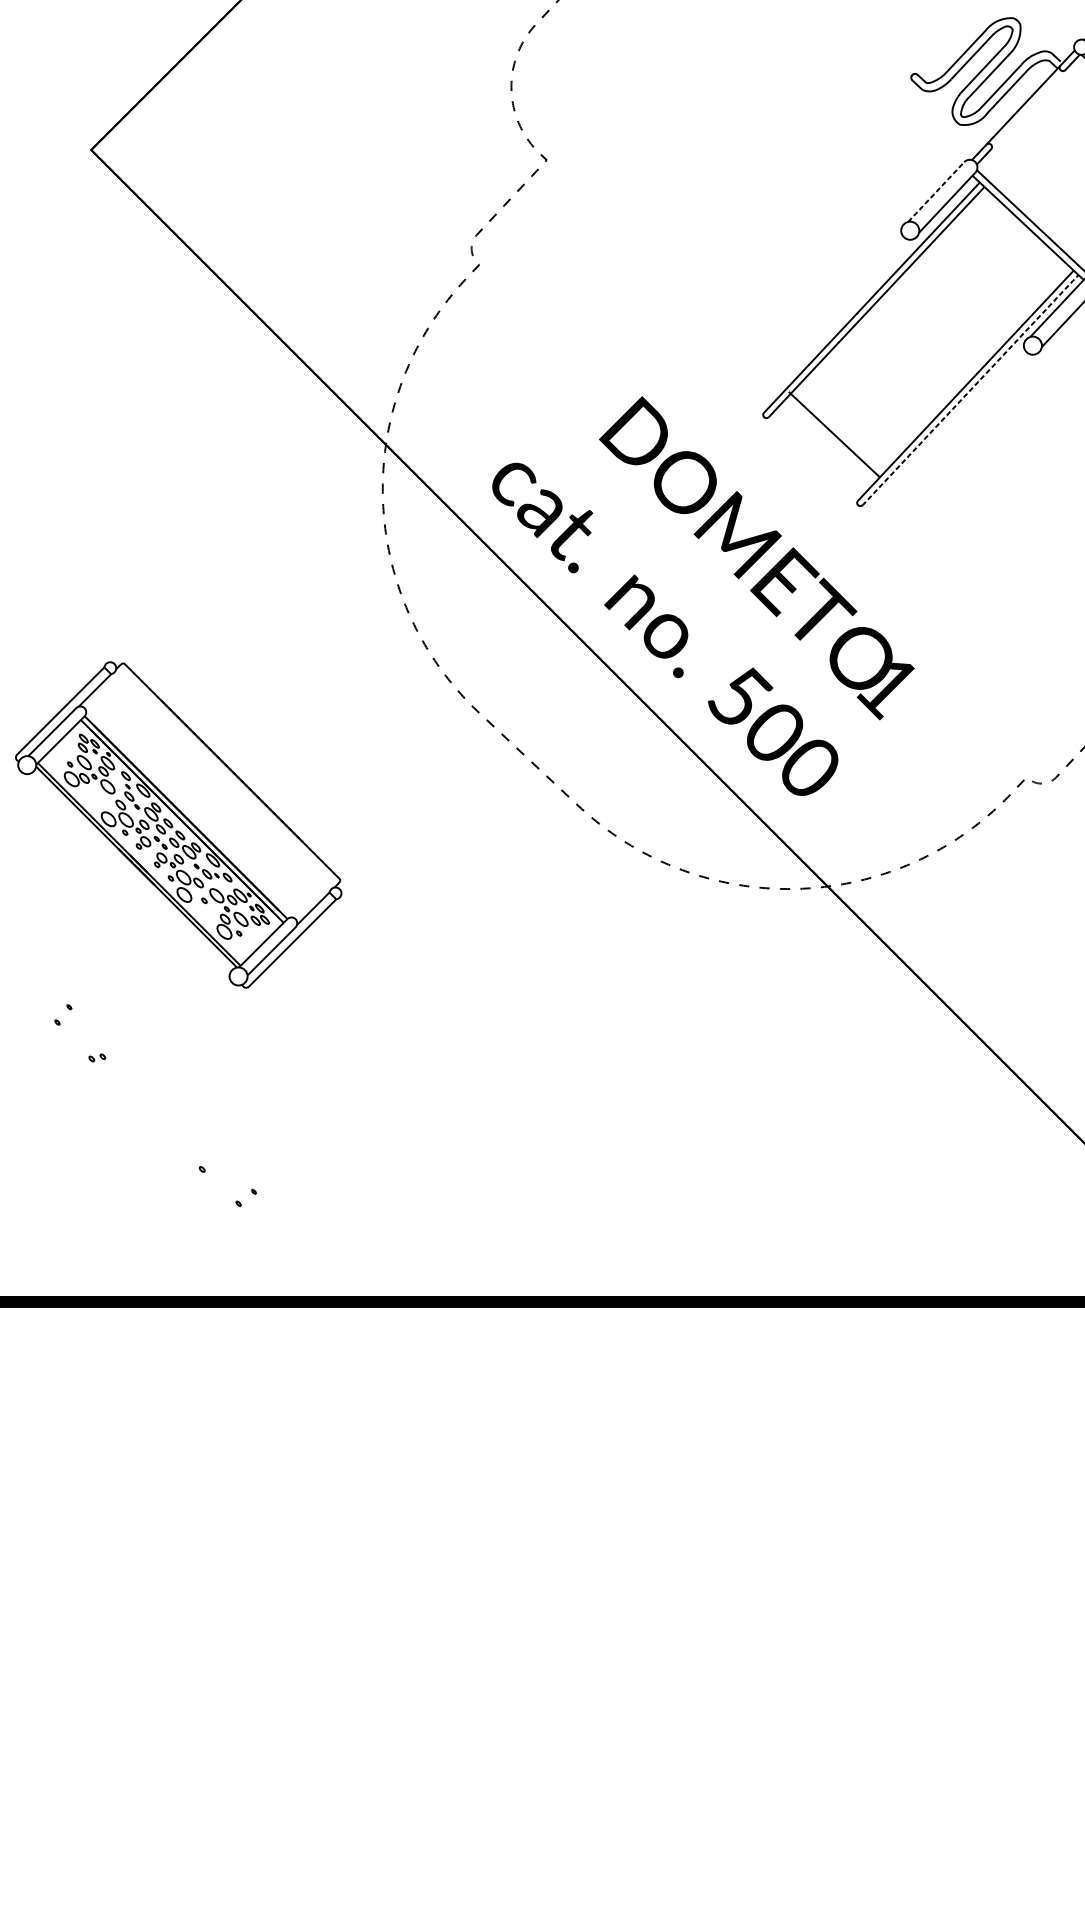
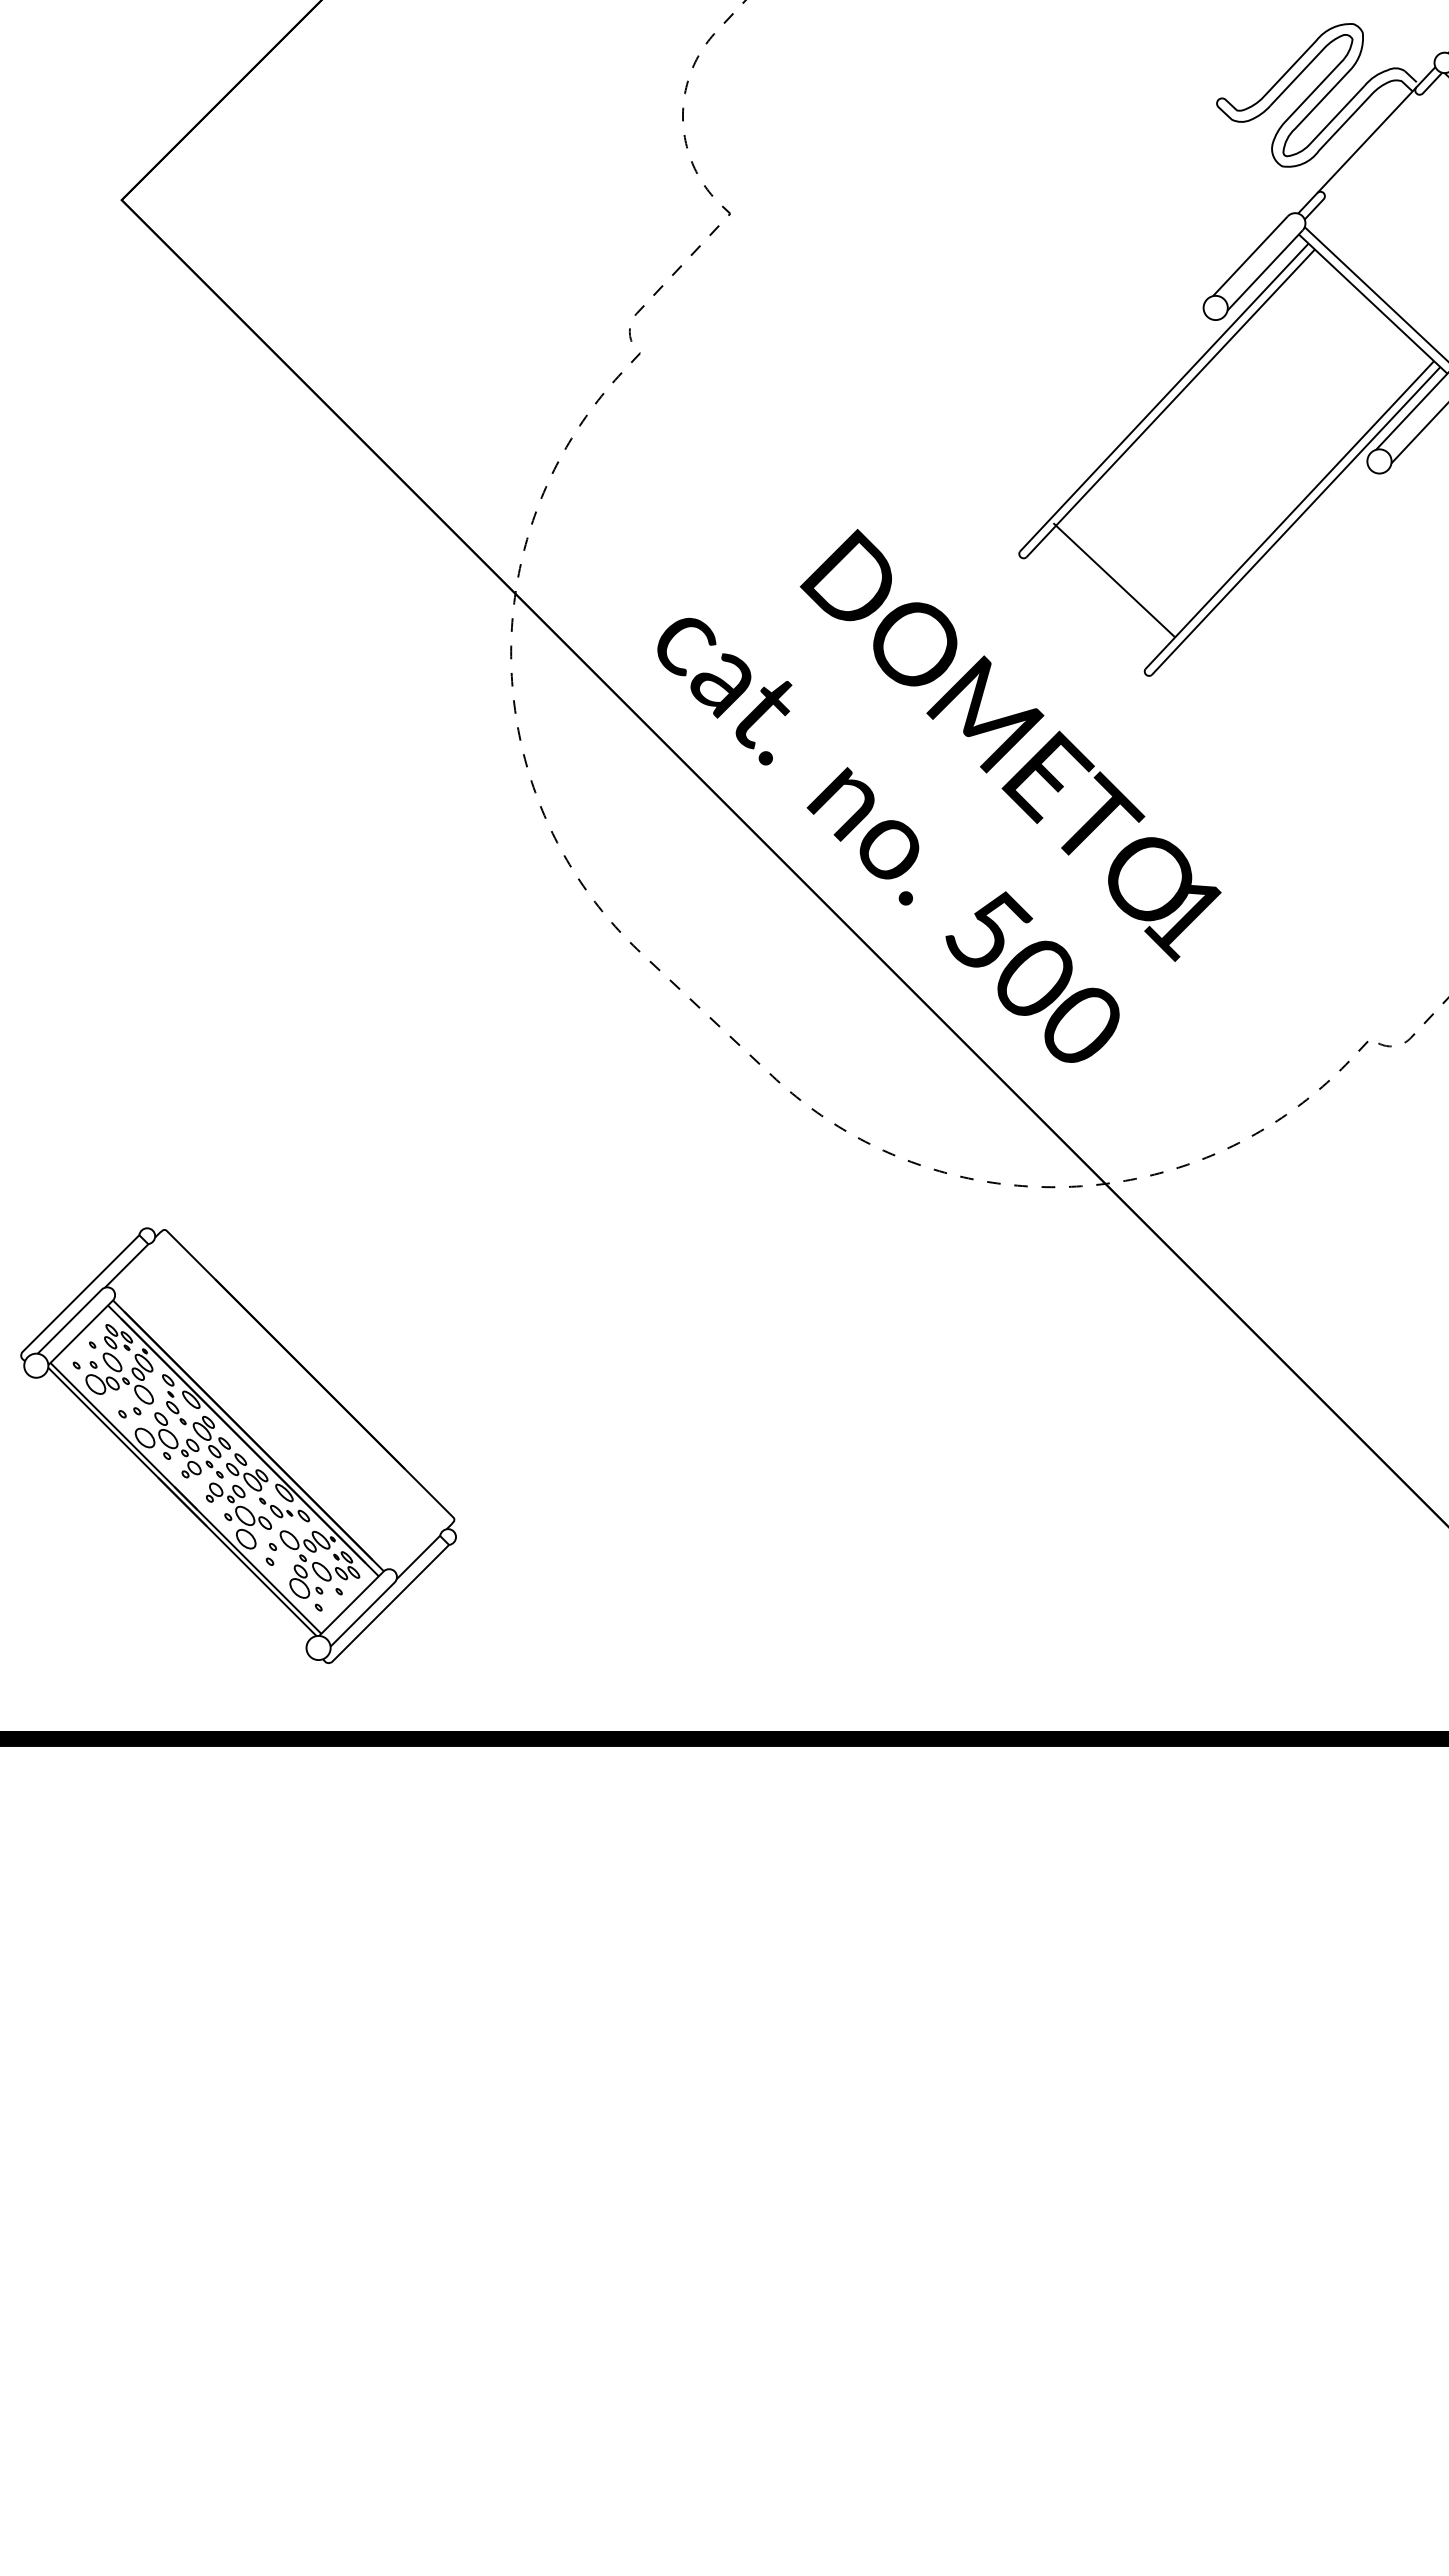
line: (936, 192) -> (1250, 256), dashed -> solid
line: (970, 389) -> (1296, 520), dashed -> solid
part: (178, 824) -> (238, 1445), moved

